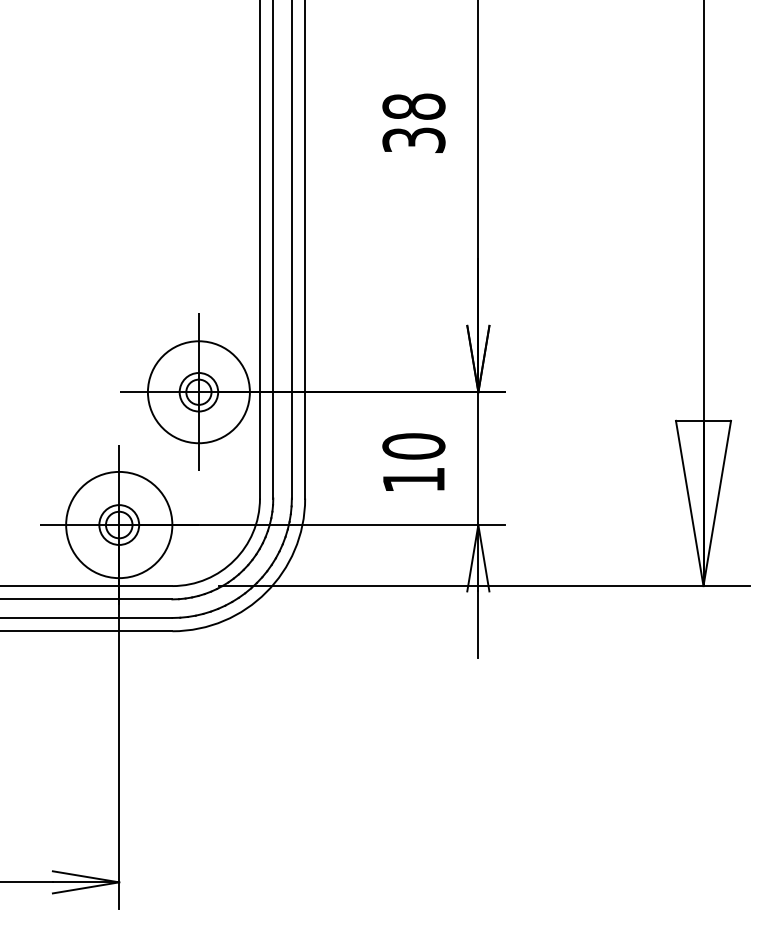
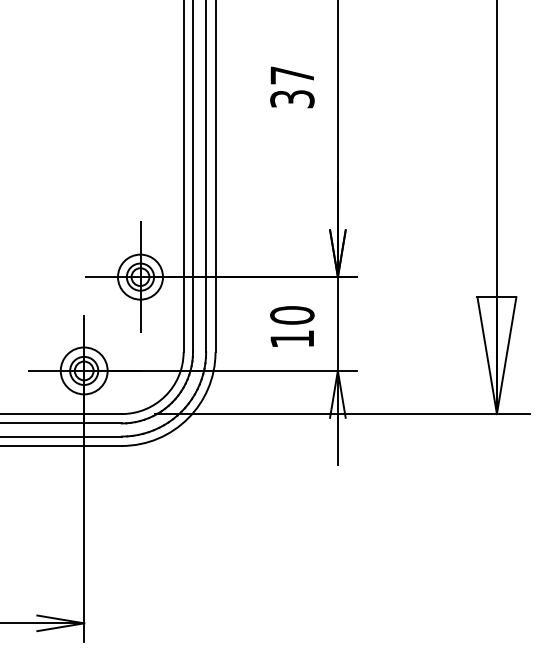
text: (413, 106) -> (292, 75), 38 -> 37
circle: (198, 392) -> (140, 277), size x0.62
circle: (119, 524) -> (84, 370), size x0.62

